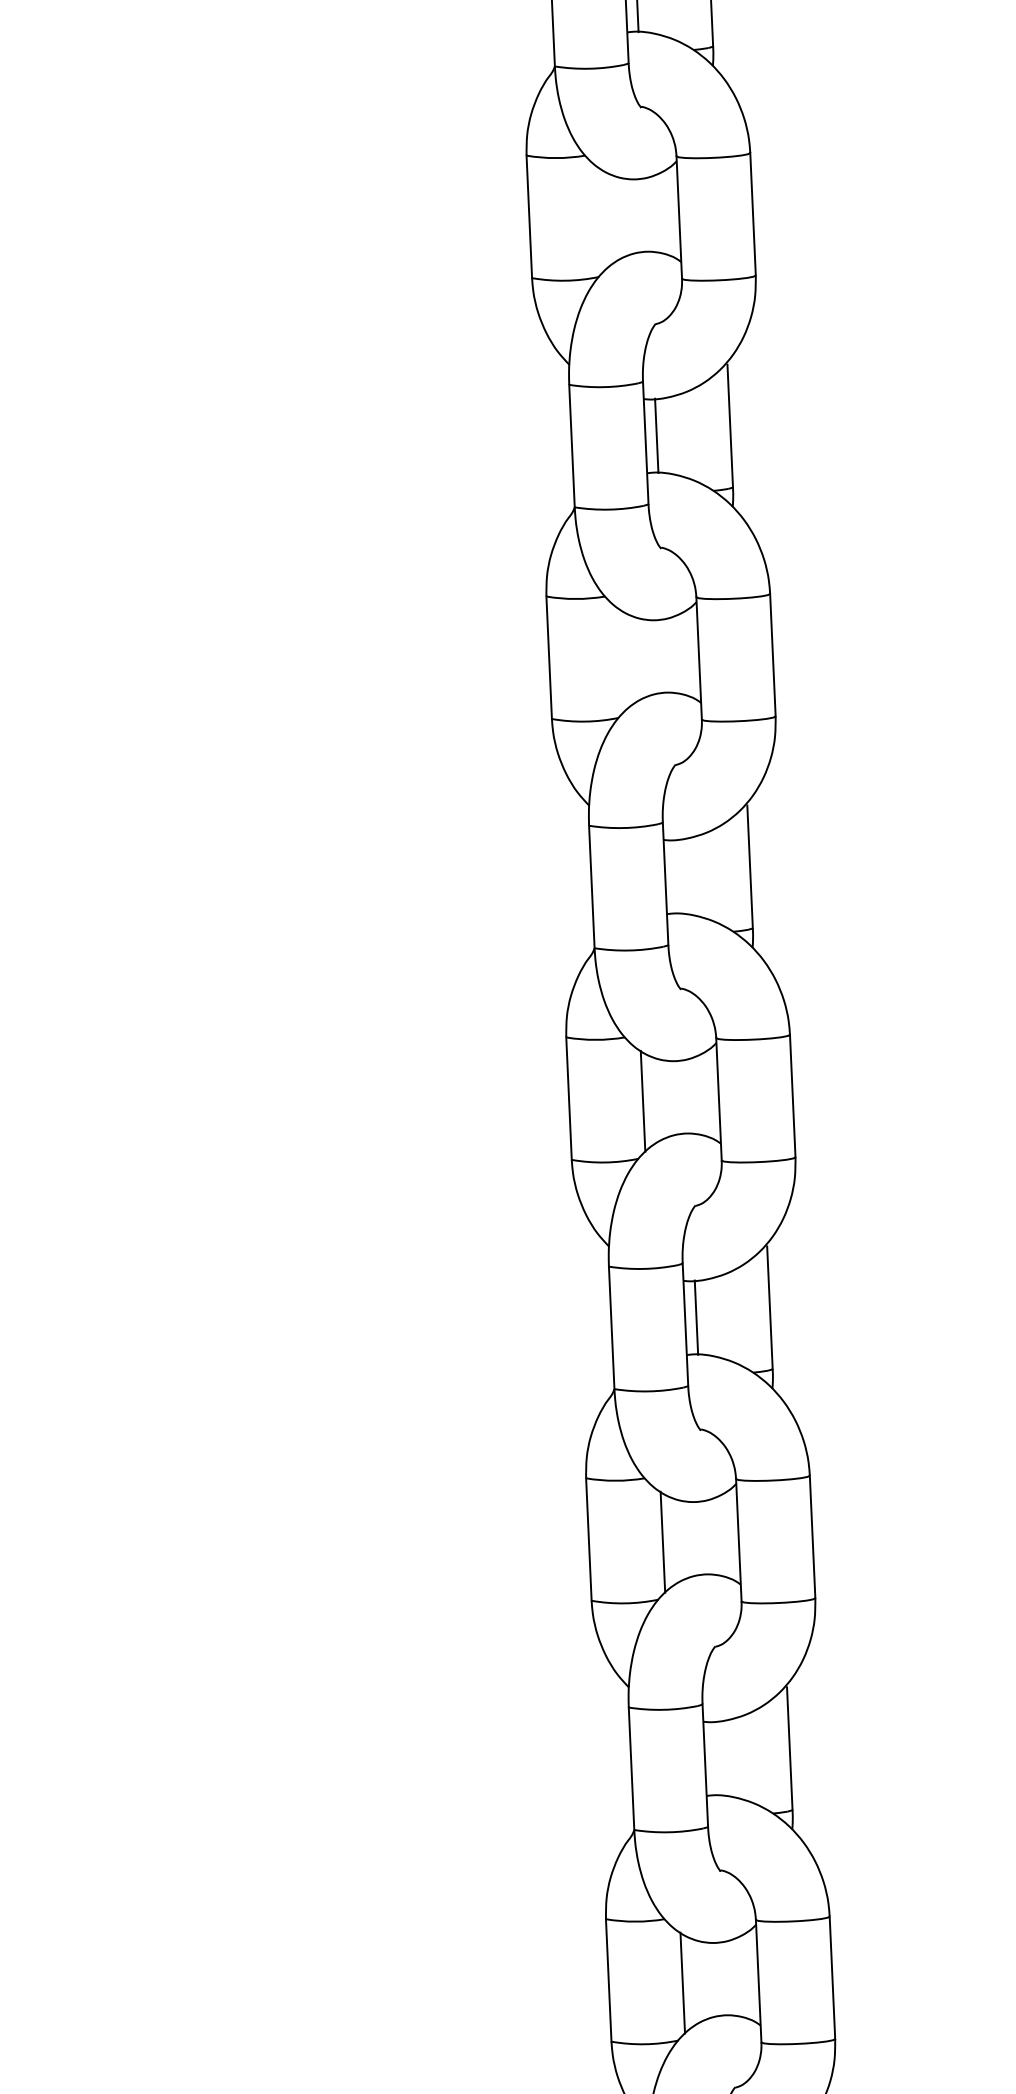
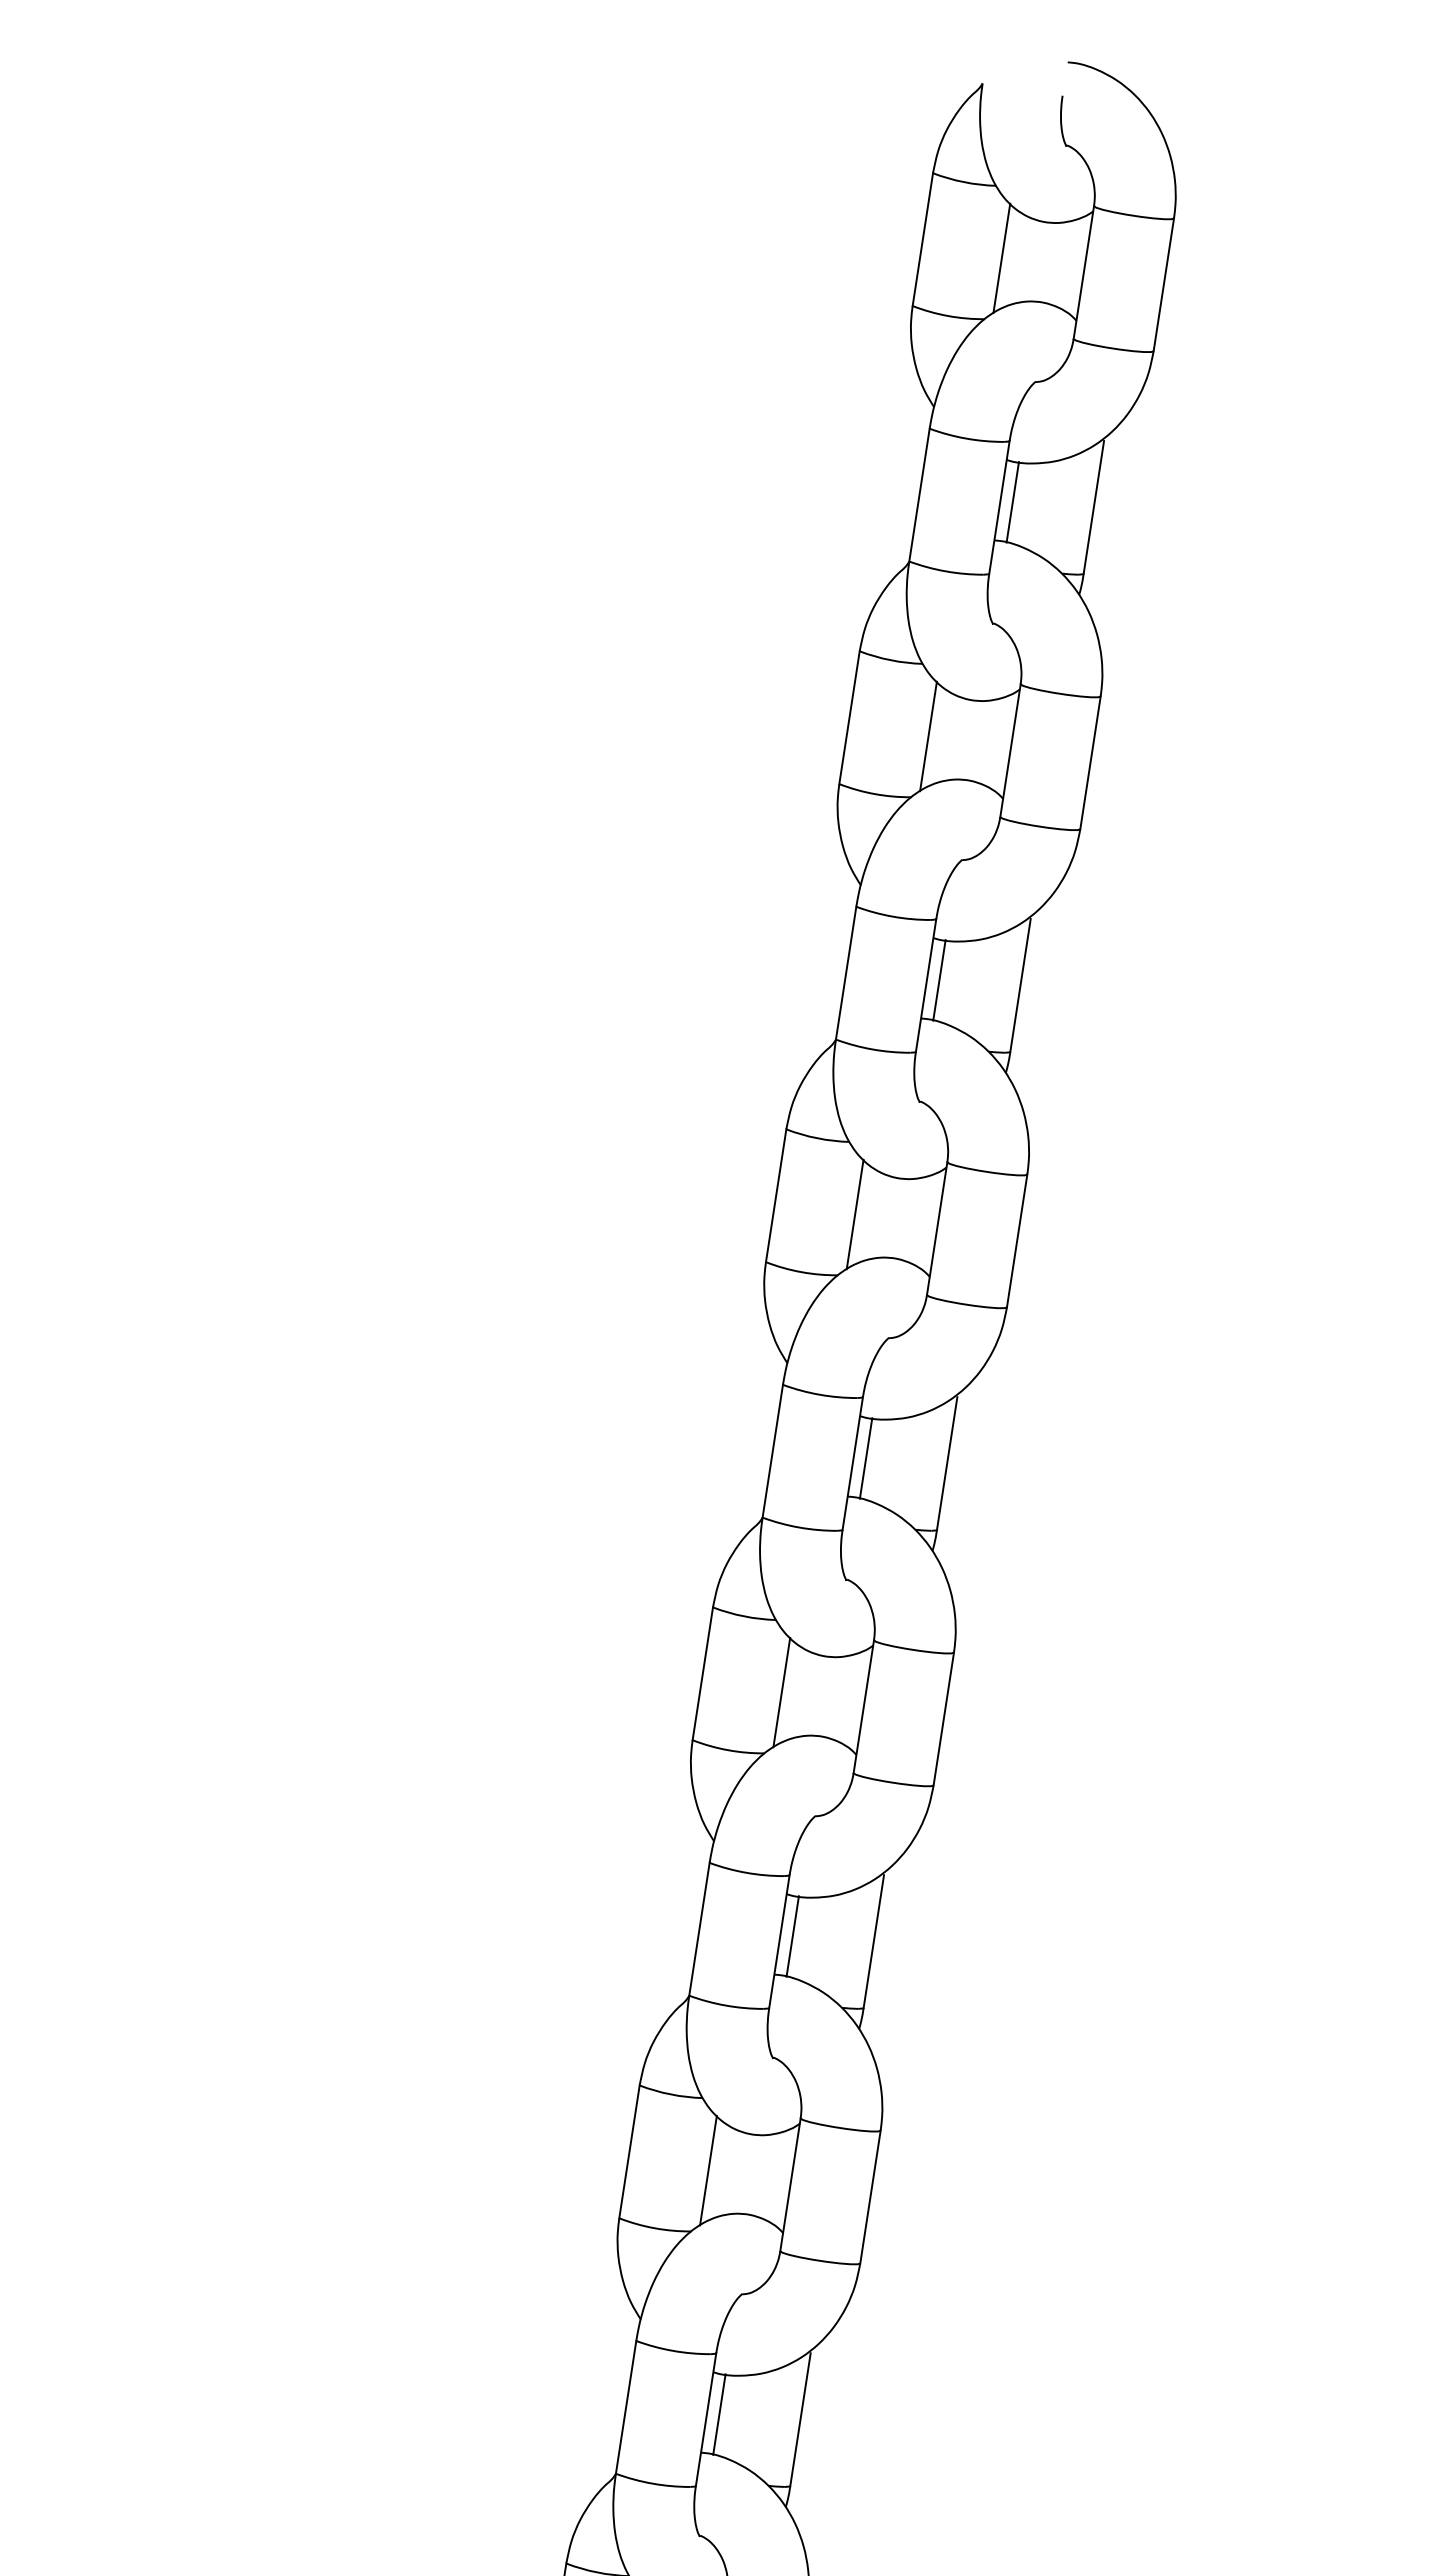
line: (603, 219) -> (928, 736), added
line: (622, 660) -> (854, 1214), added
line: (676, 876) -> (865, 1458), added
line: (716, 1758) -> (719, 2414), added

